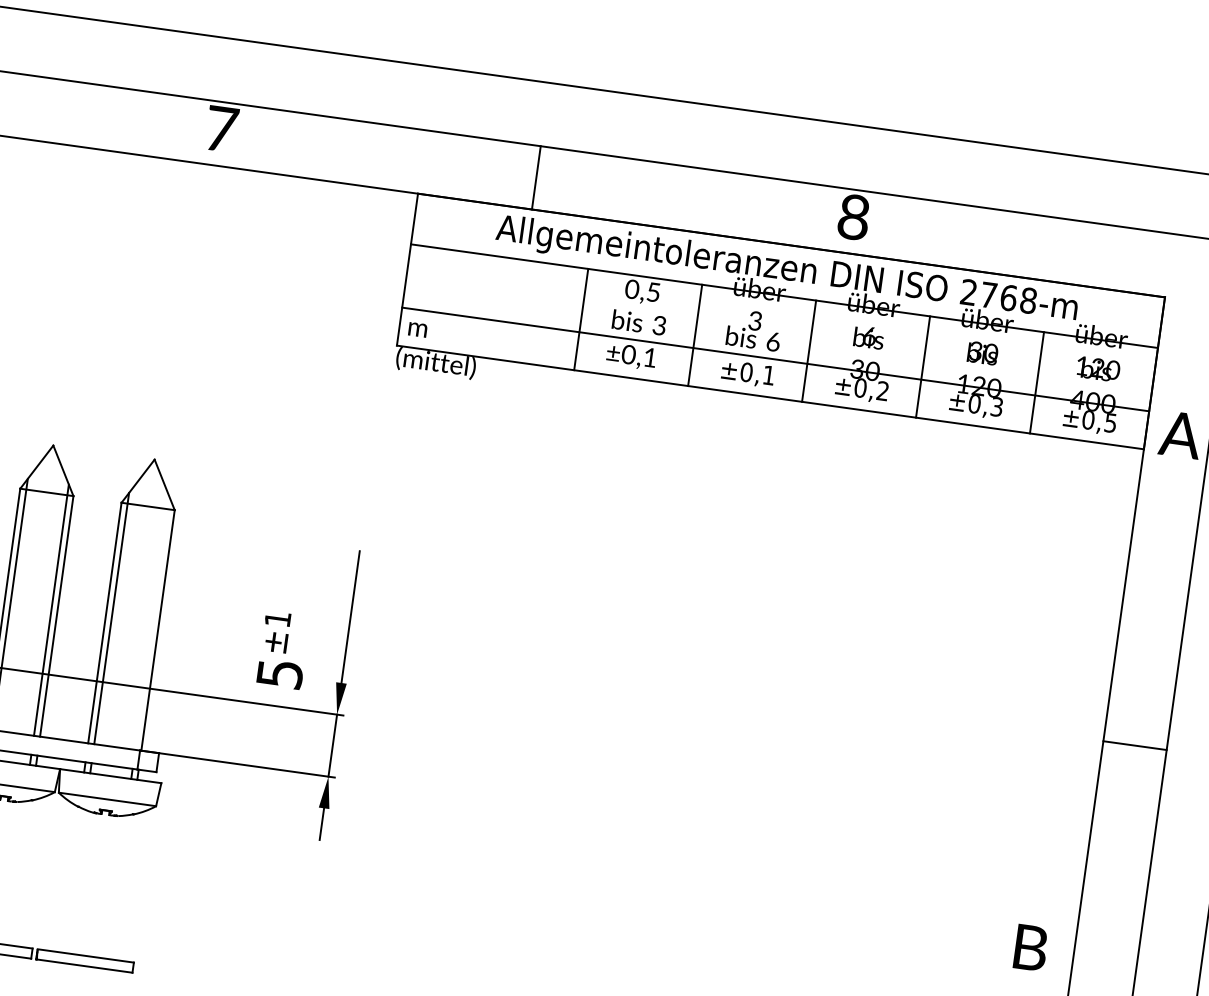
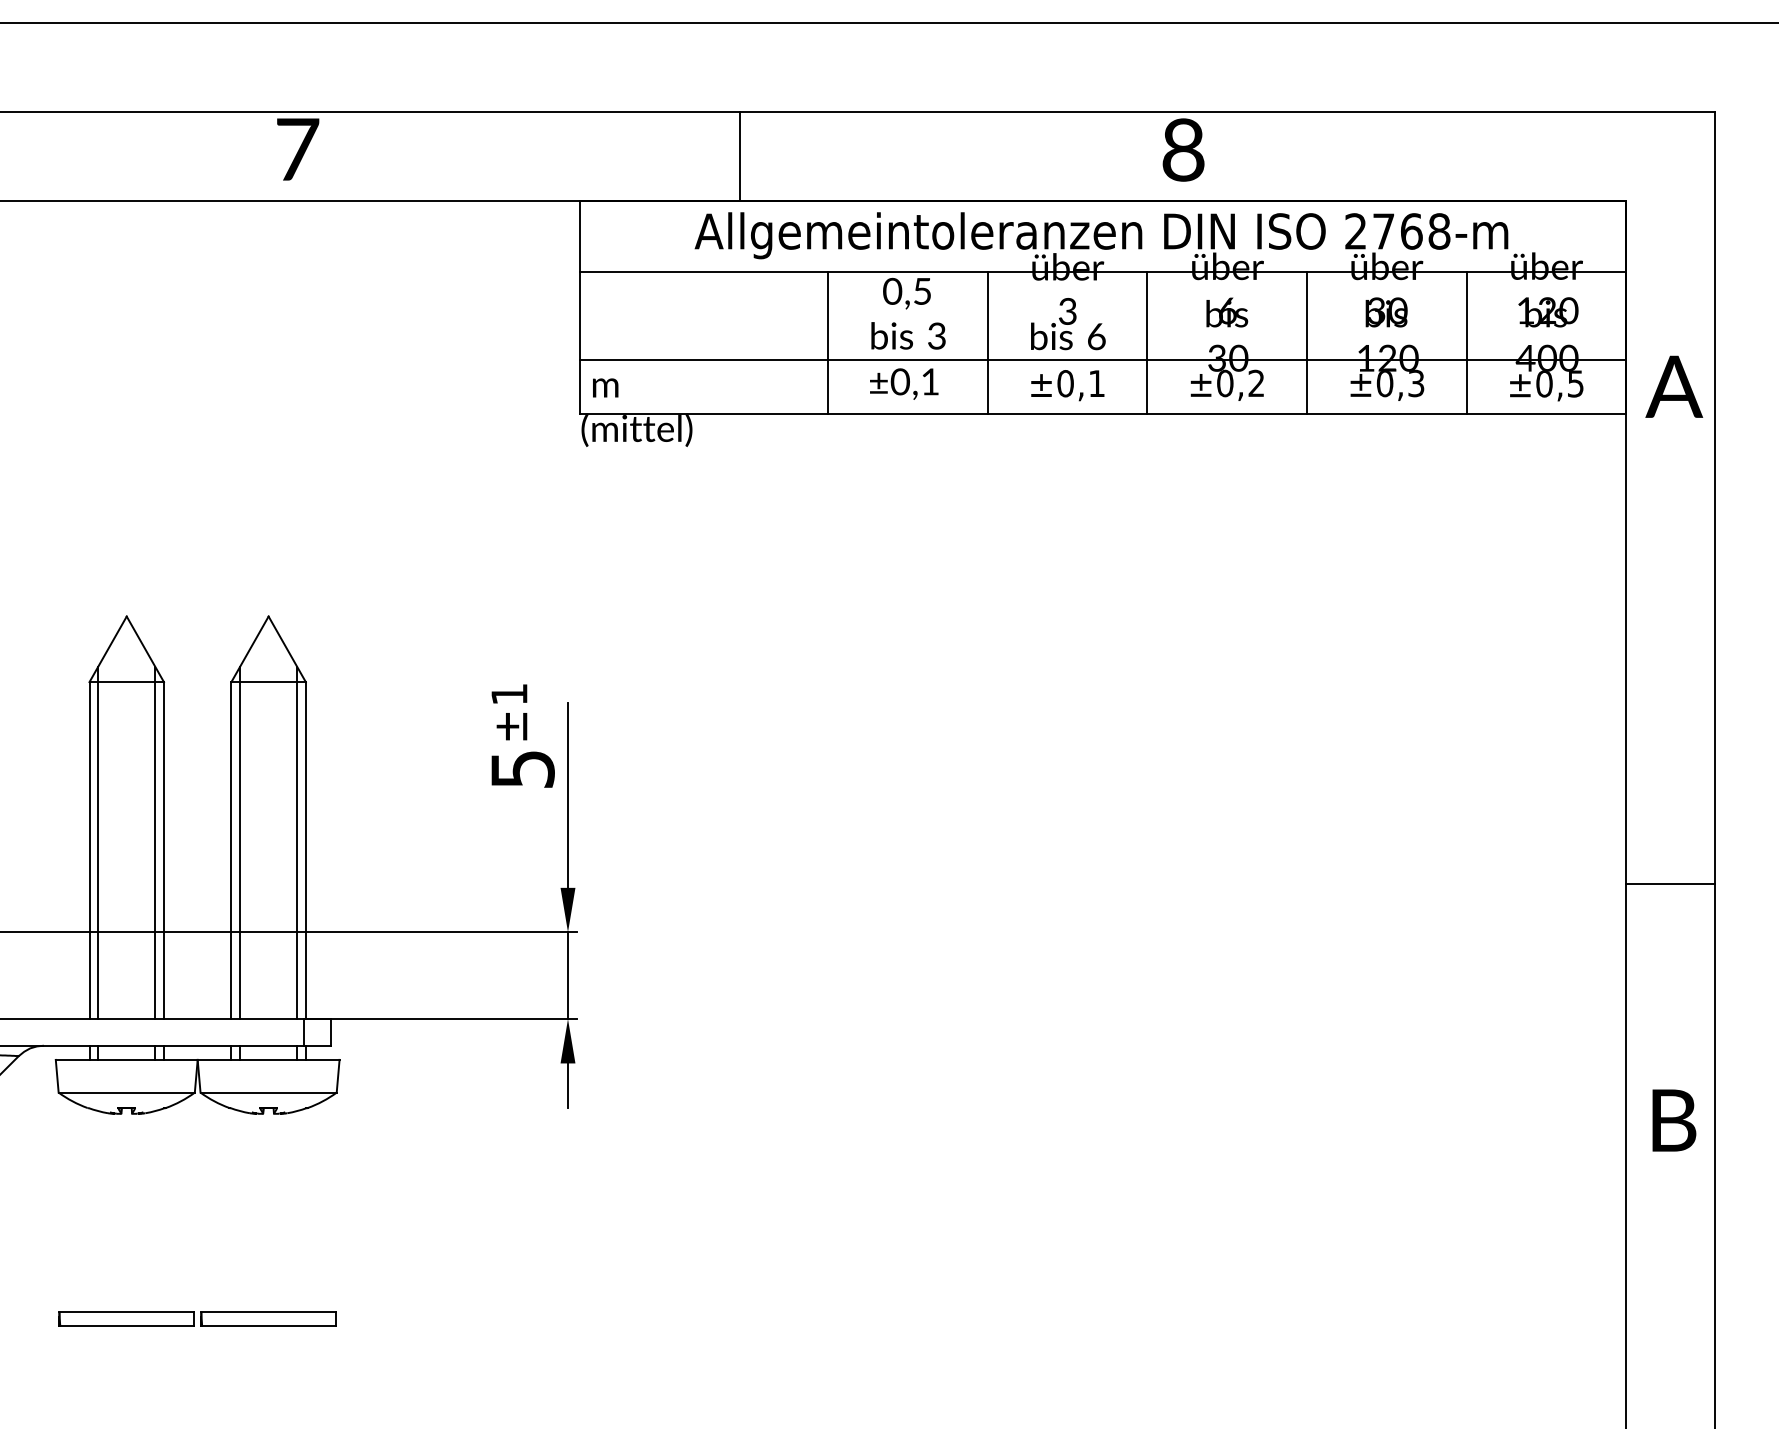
line: (152, 624) -> (297, 843), added
text: (283, 649) -> (522, 735), moved
line: (1134, 745) -> (1670, 883), moved
text: (1031, 947) -> (1674, 1120), moved

